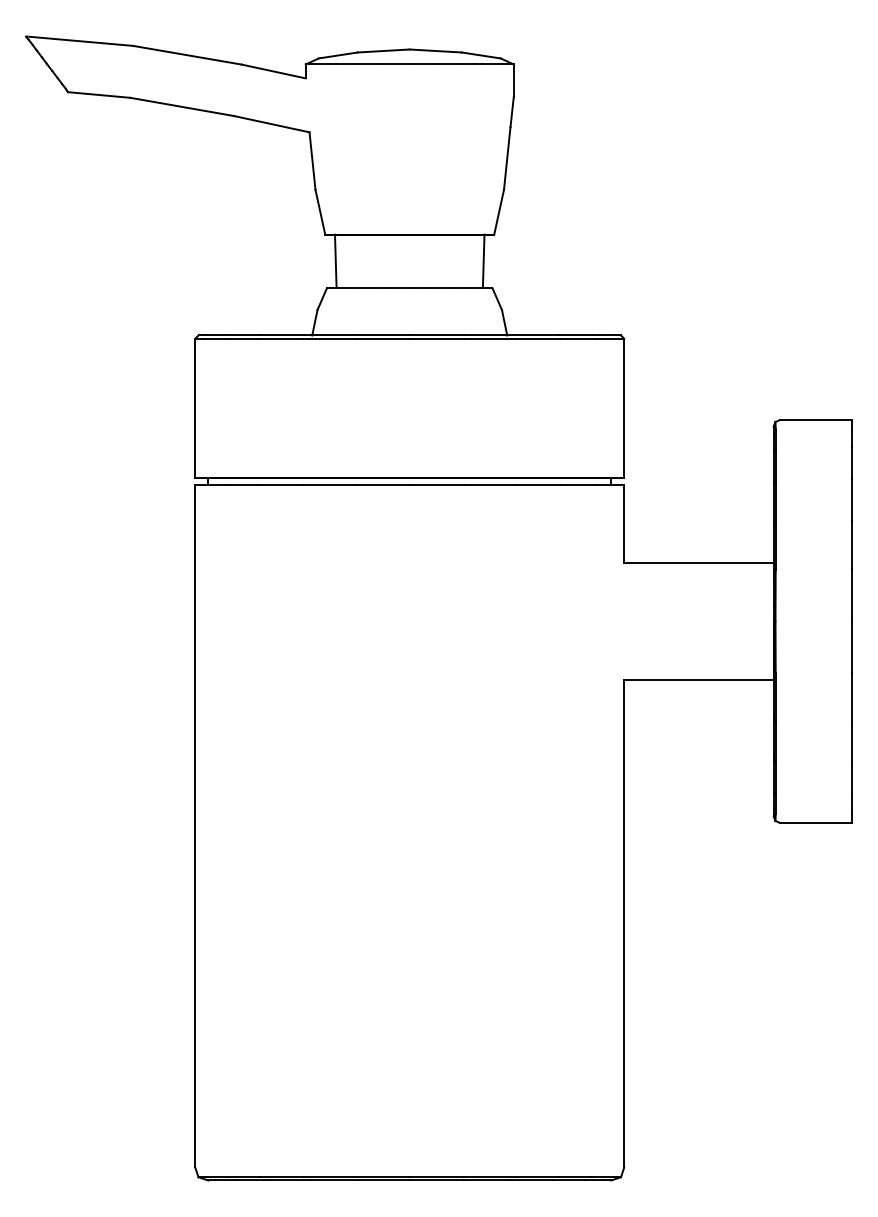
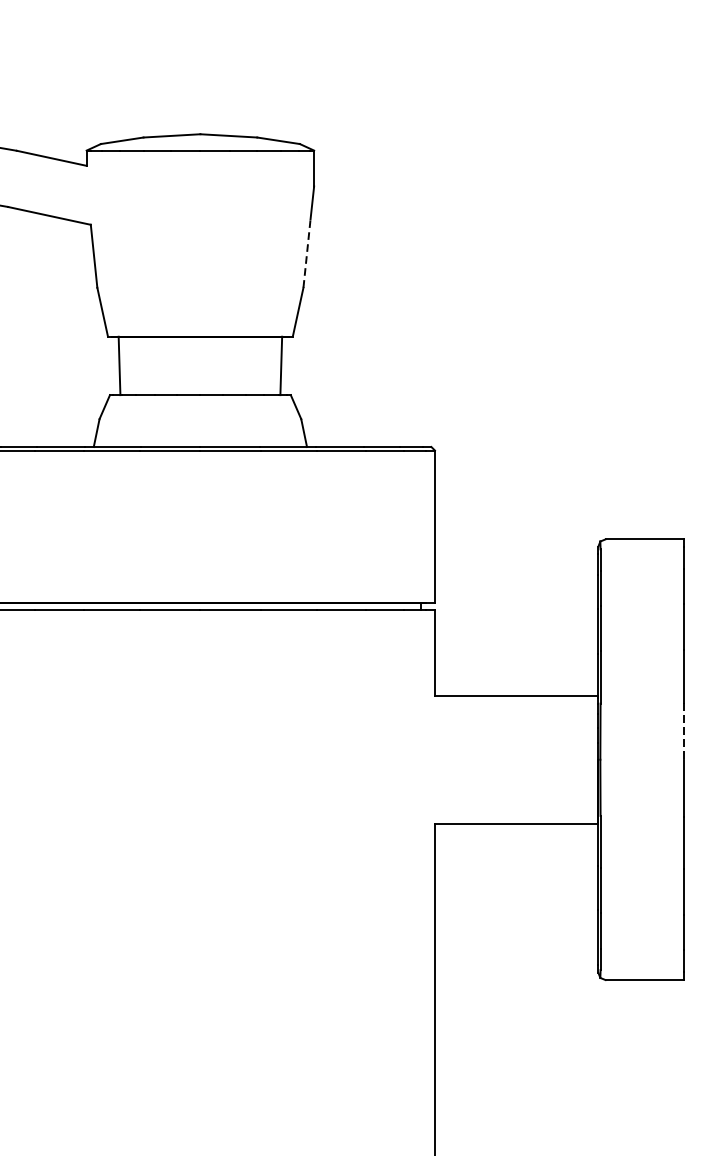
line: (507, 158) -> (307, 253), solid -> dashed
line: (851, 595) -> (683, 731), solid -> dashed

